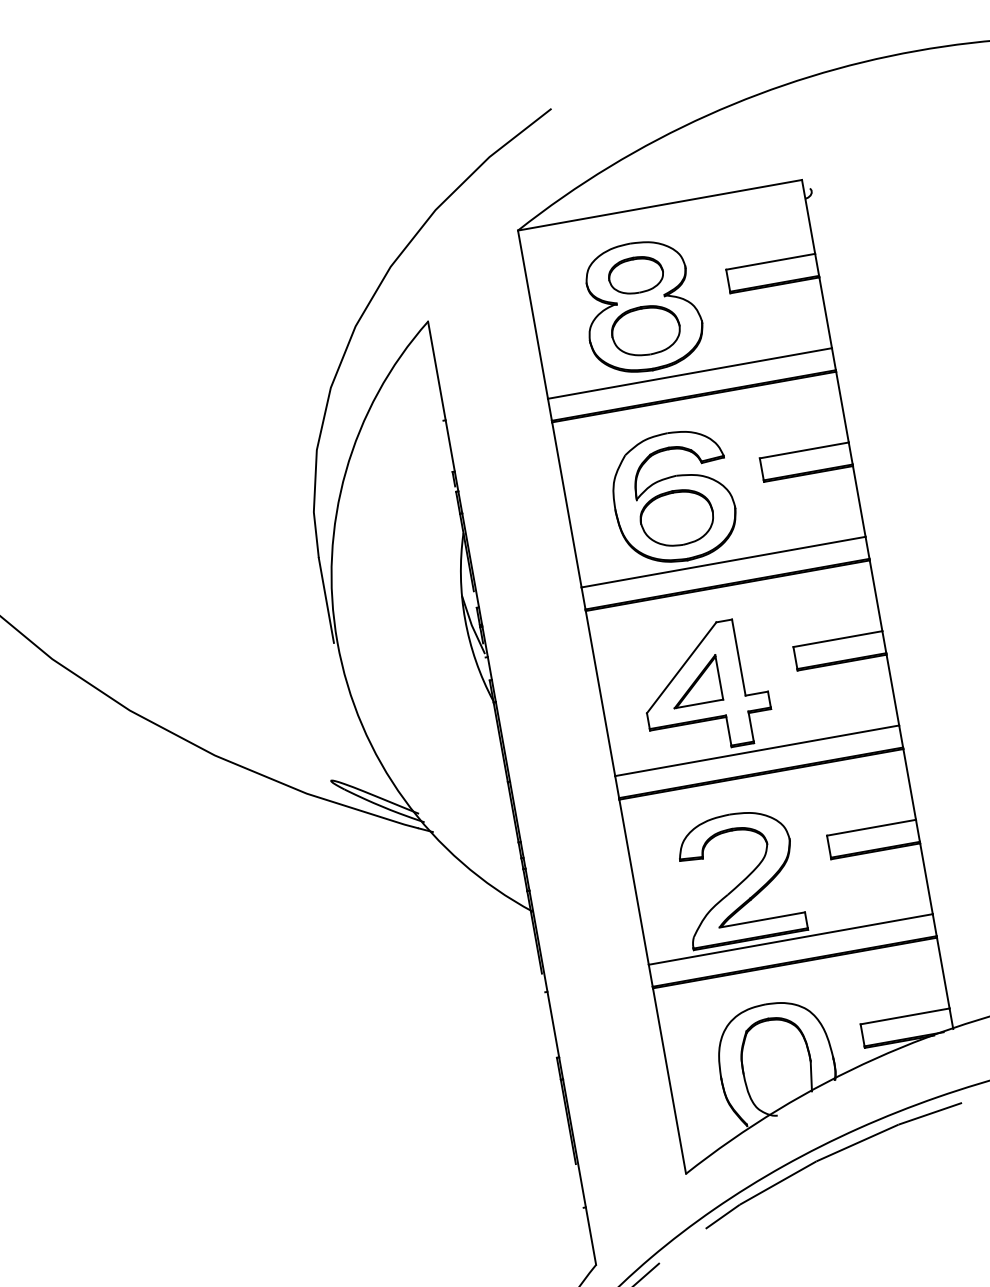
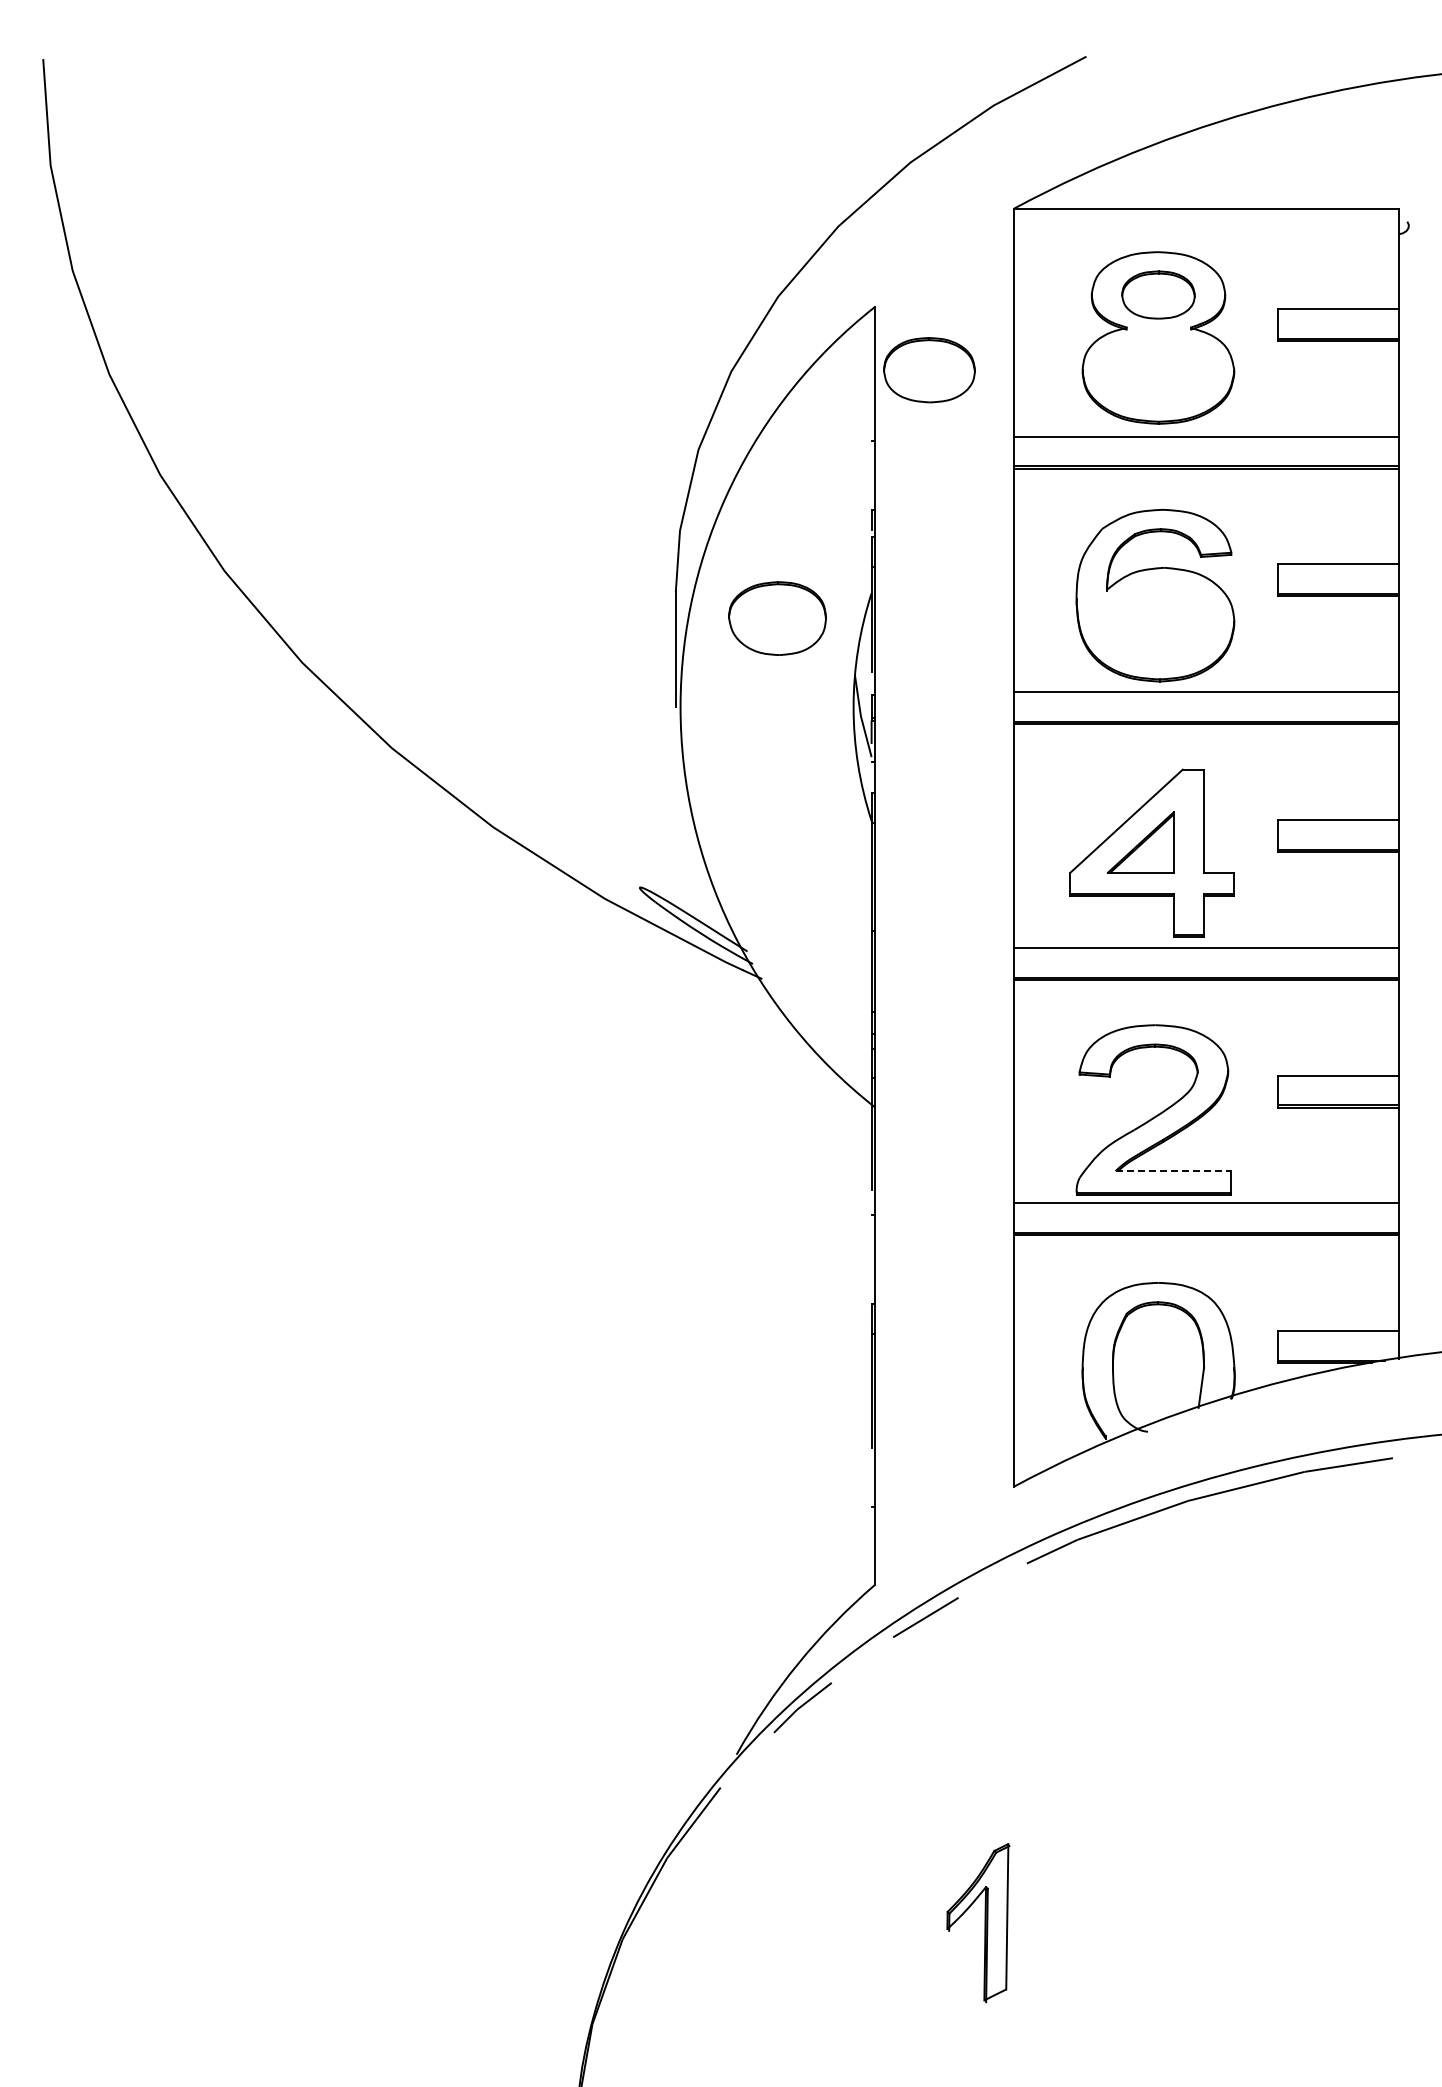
part: (645, 330) -> (929, 370), moved
part: (677, 518) -> (777, 618), moved
line: (762, 920) -> (1173, 1171), solid -> dashed

